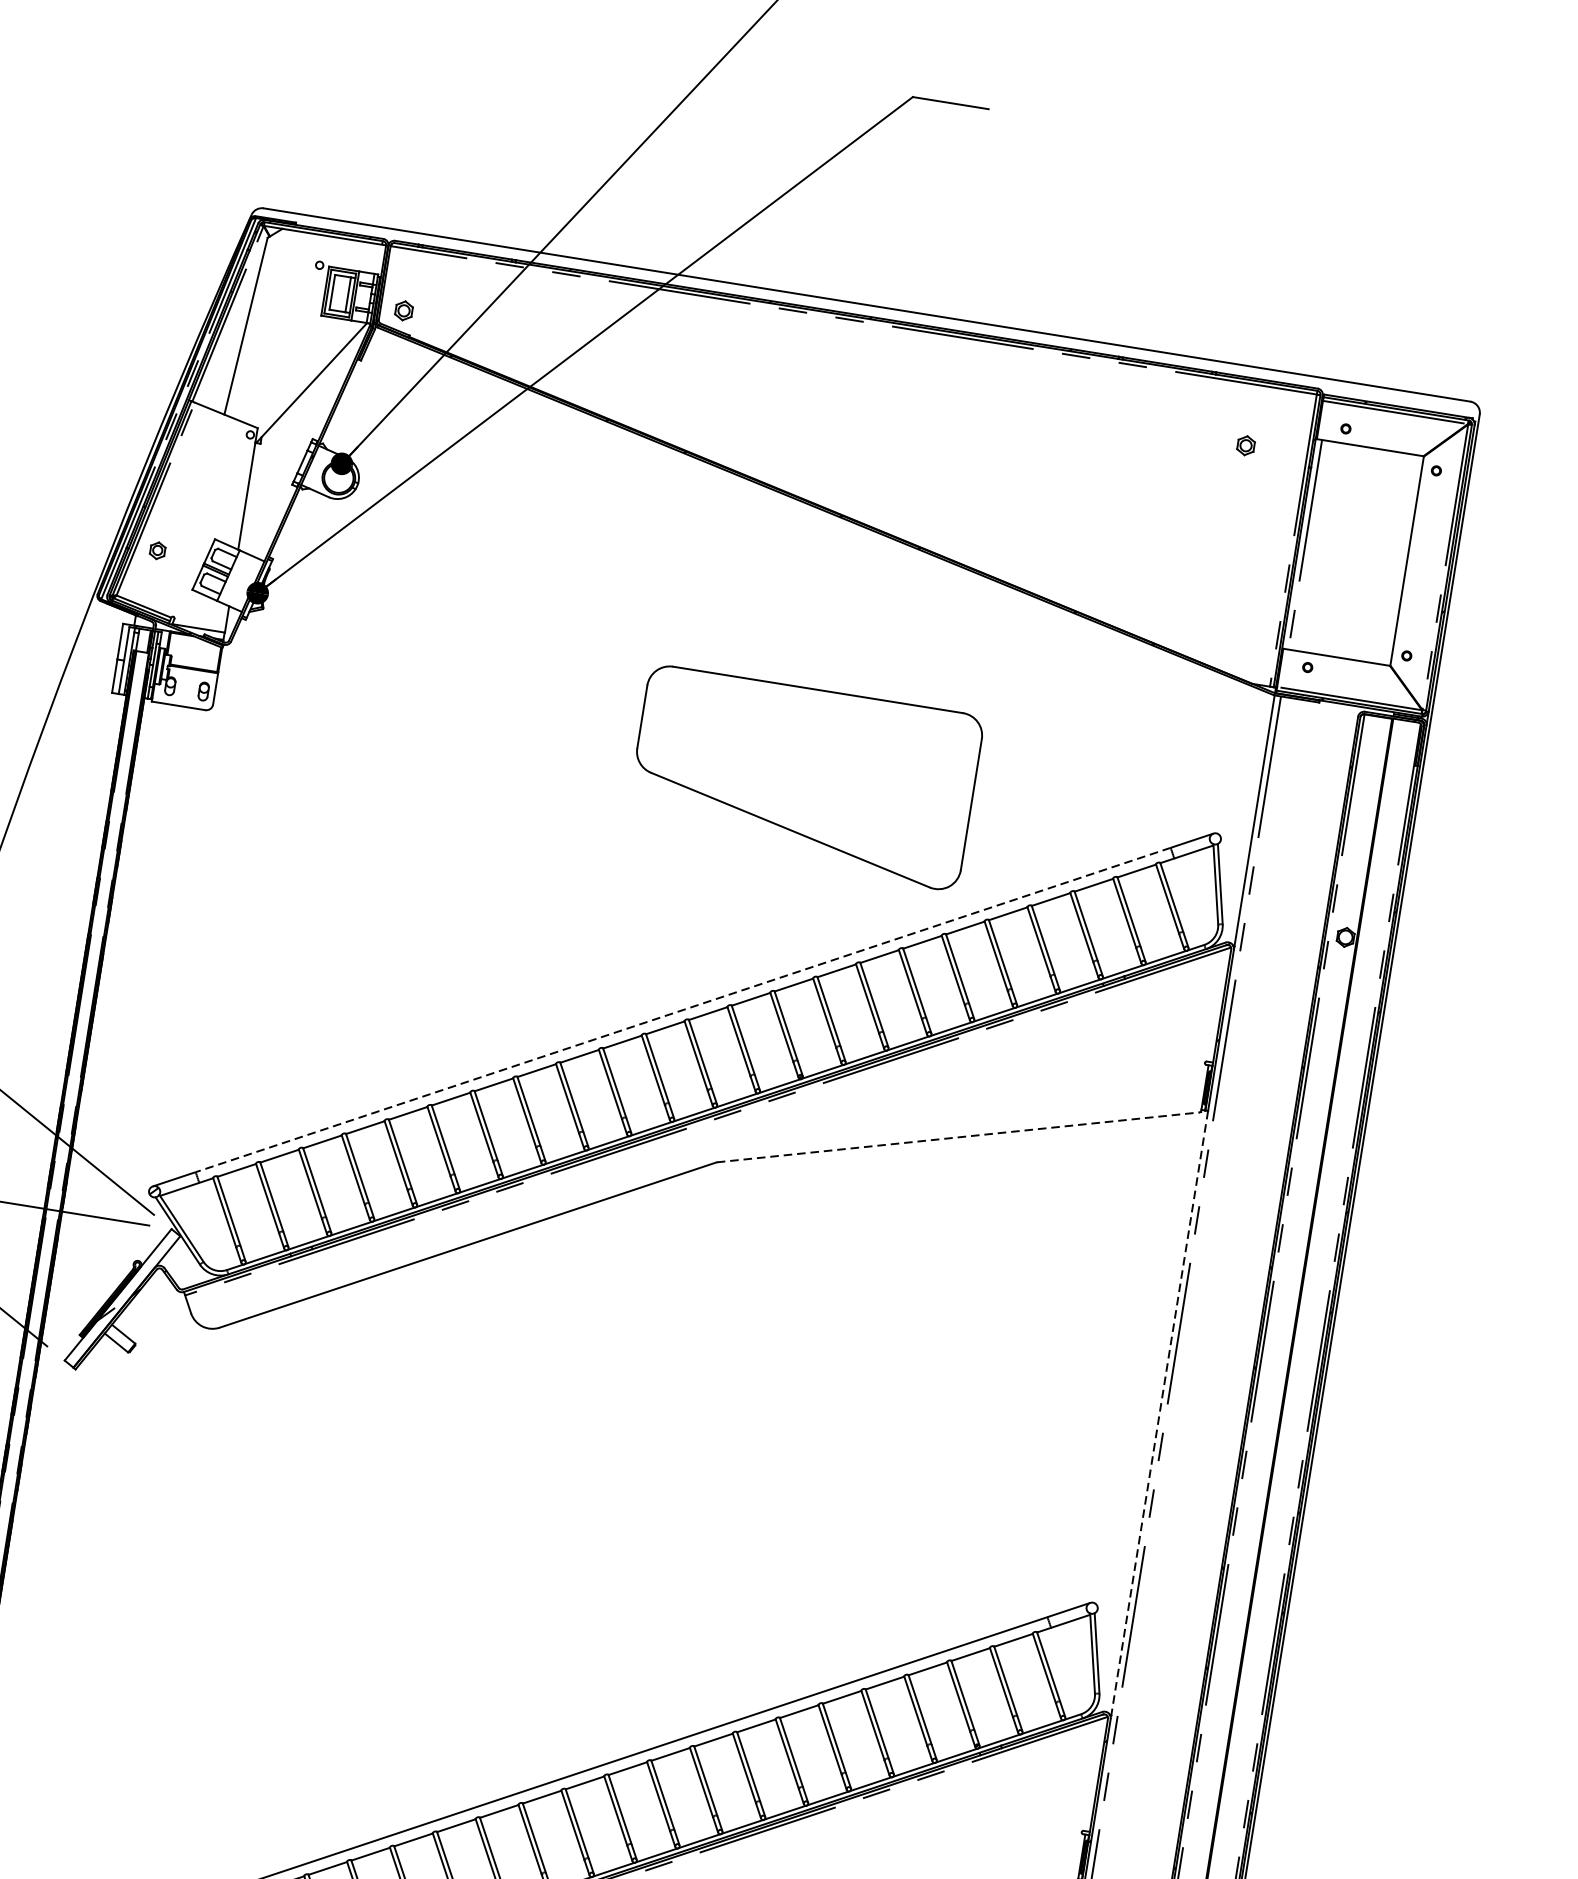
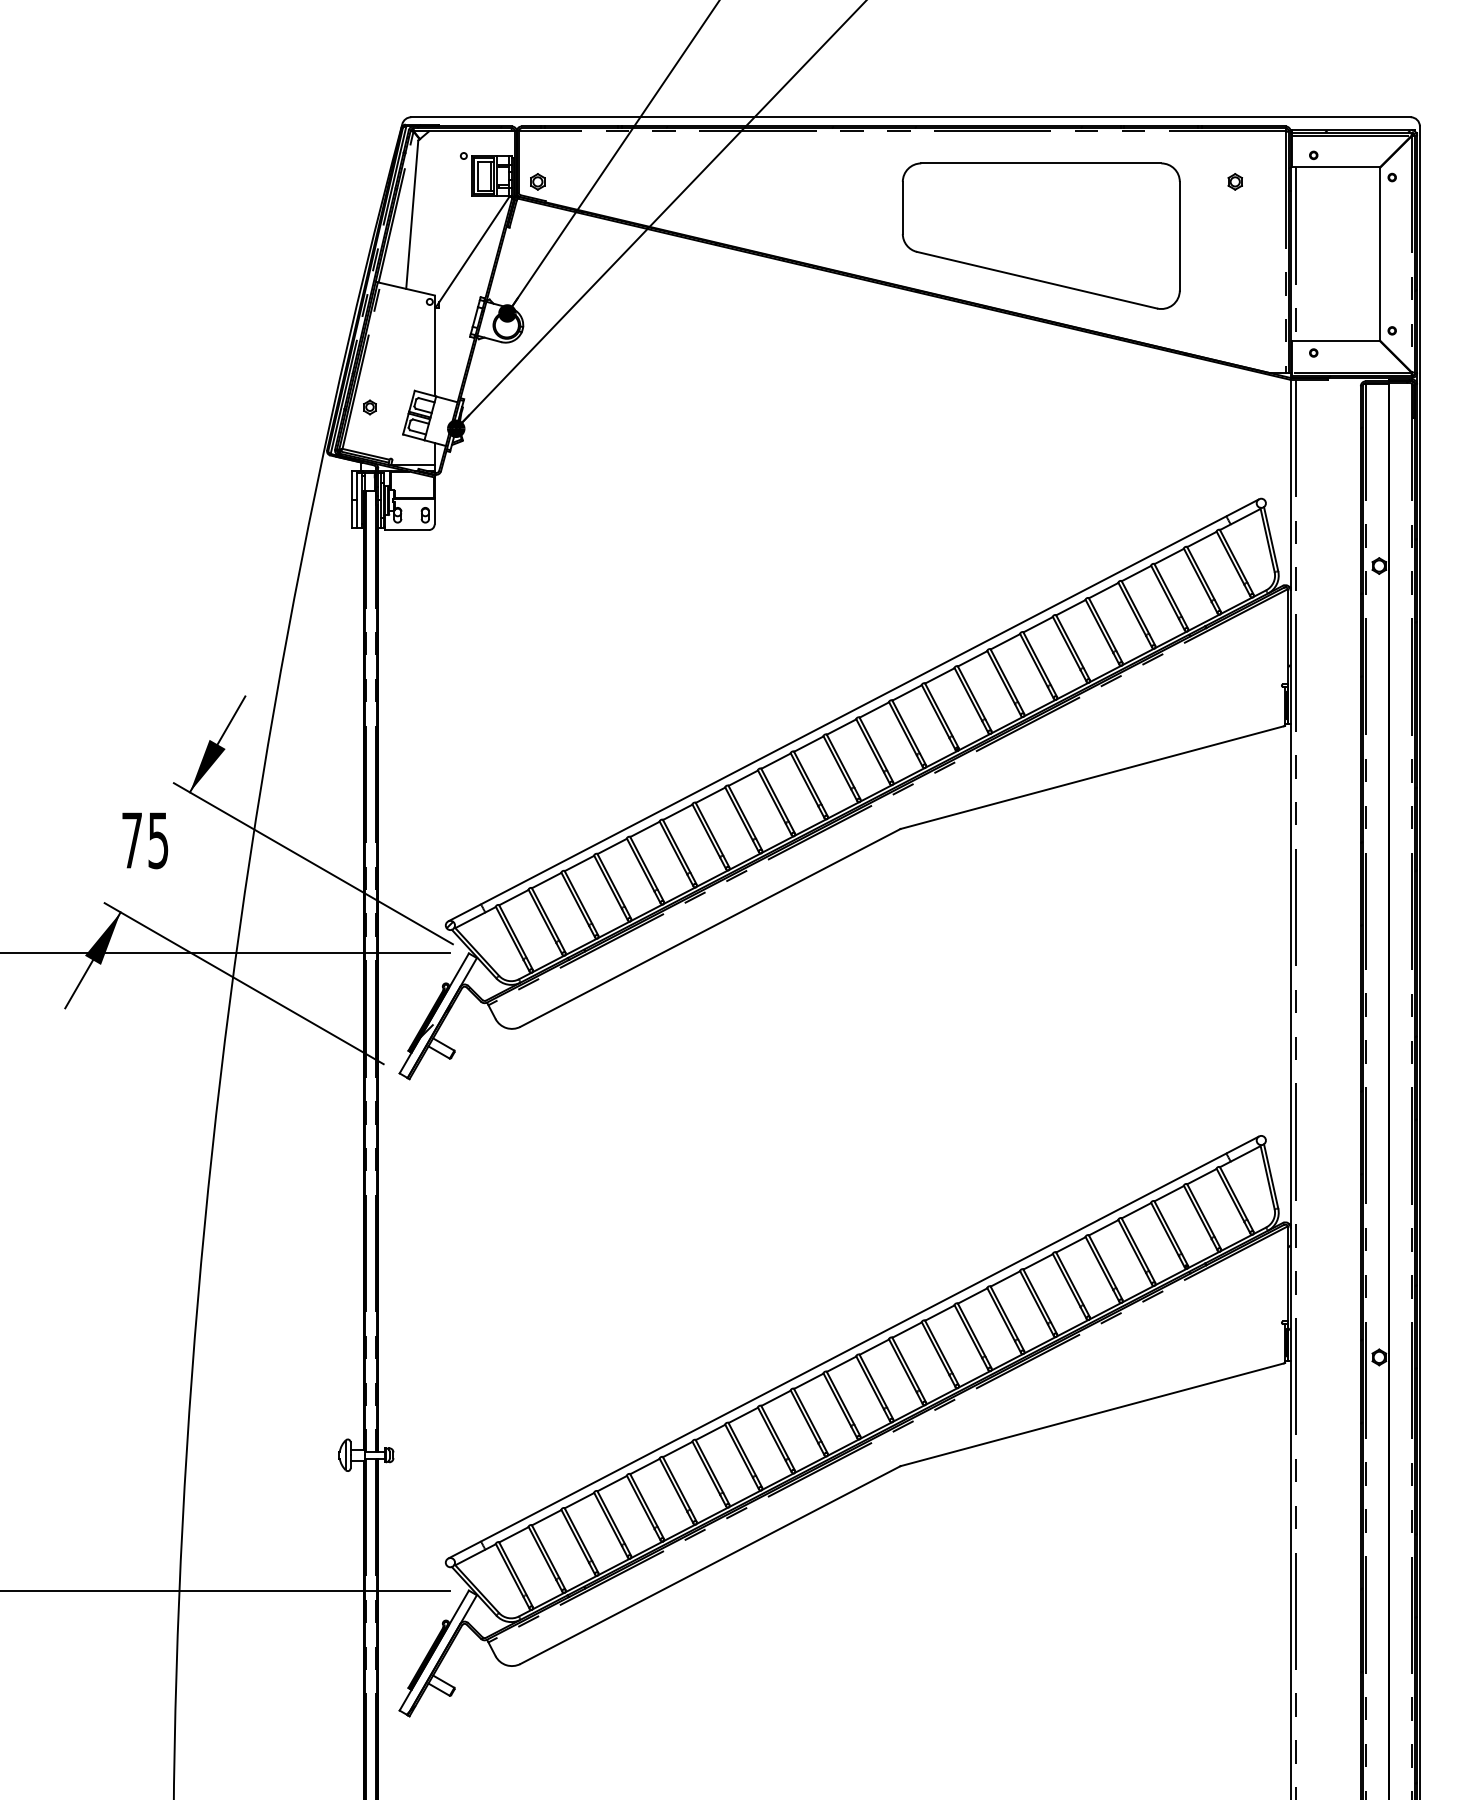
part: (803, 776) -> (1040, 235), moved
line: (682, 1010) -> (853, 710), dashed -> solid
line: (958, 1137) -> (1092, 777), dashed -> solid
line: (1159, 1414) -> (1290, 975), dashed -> solid

